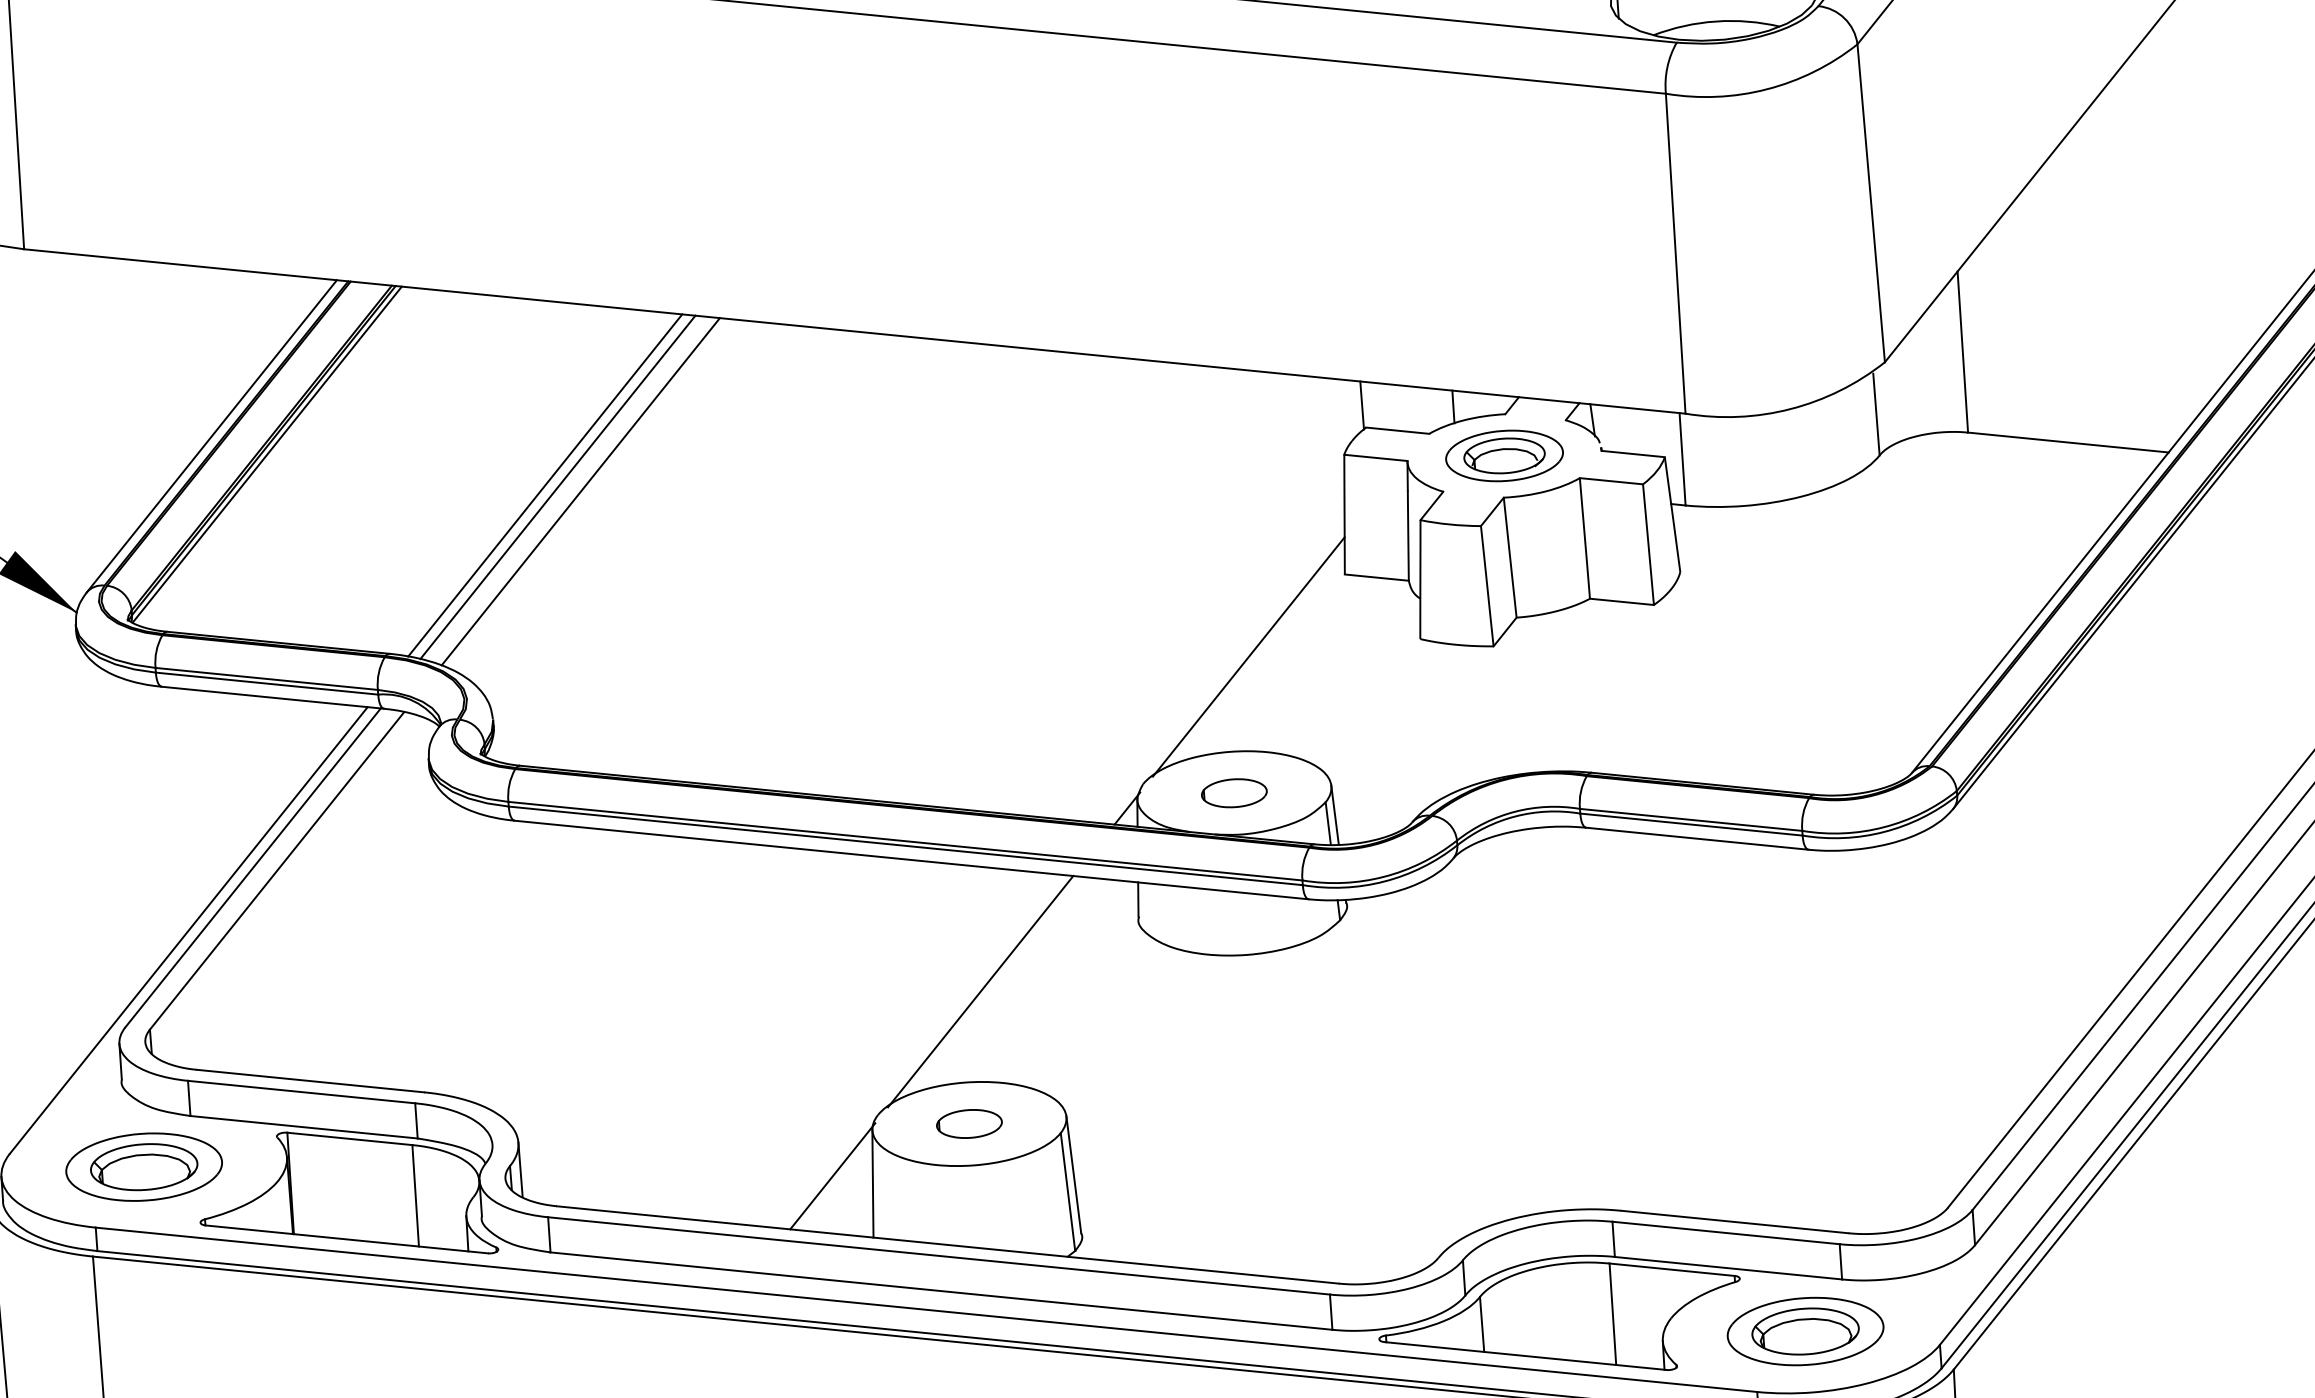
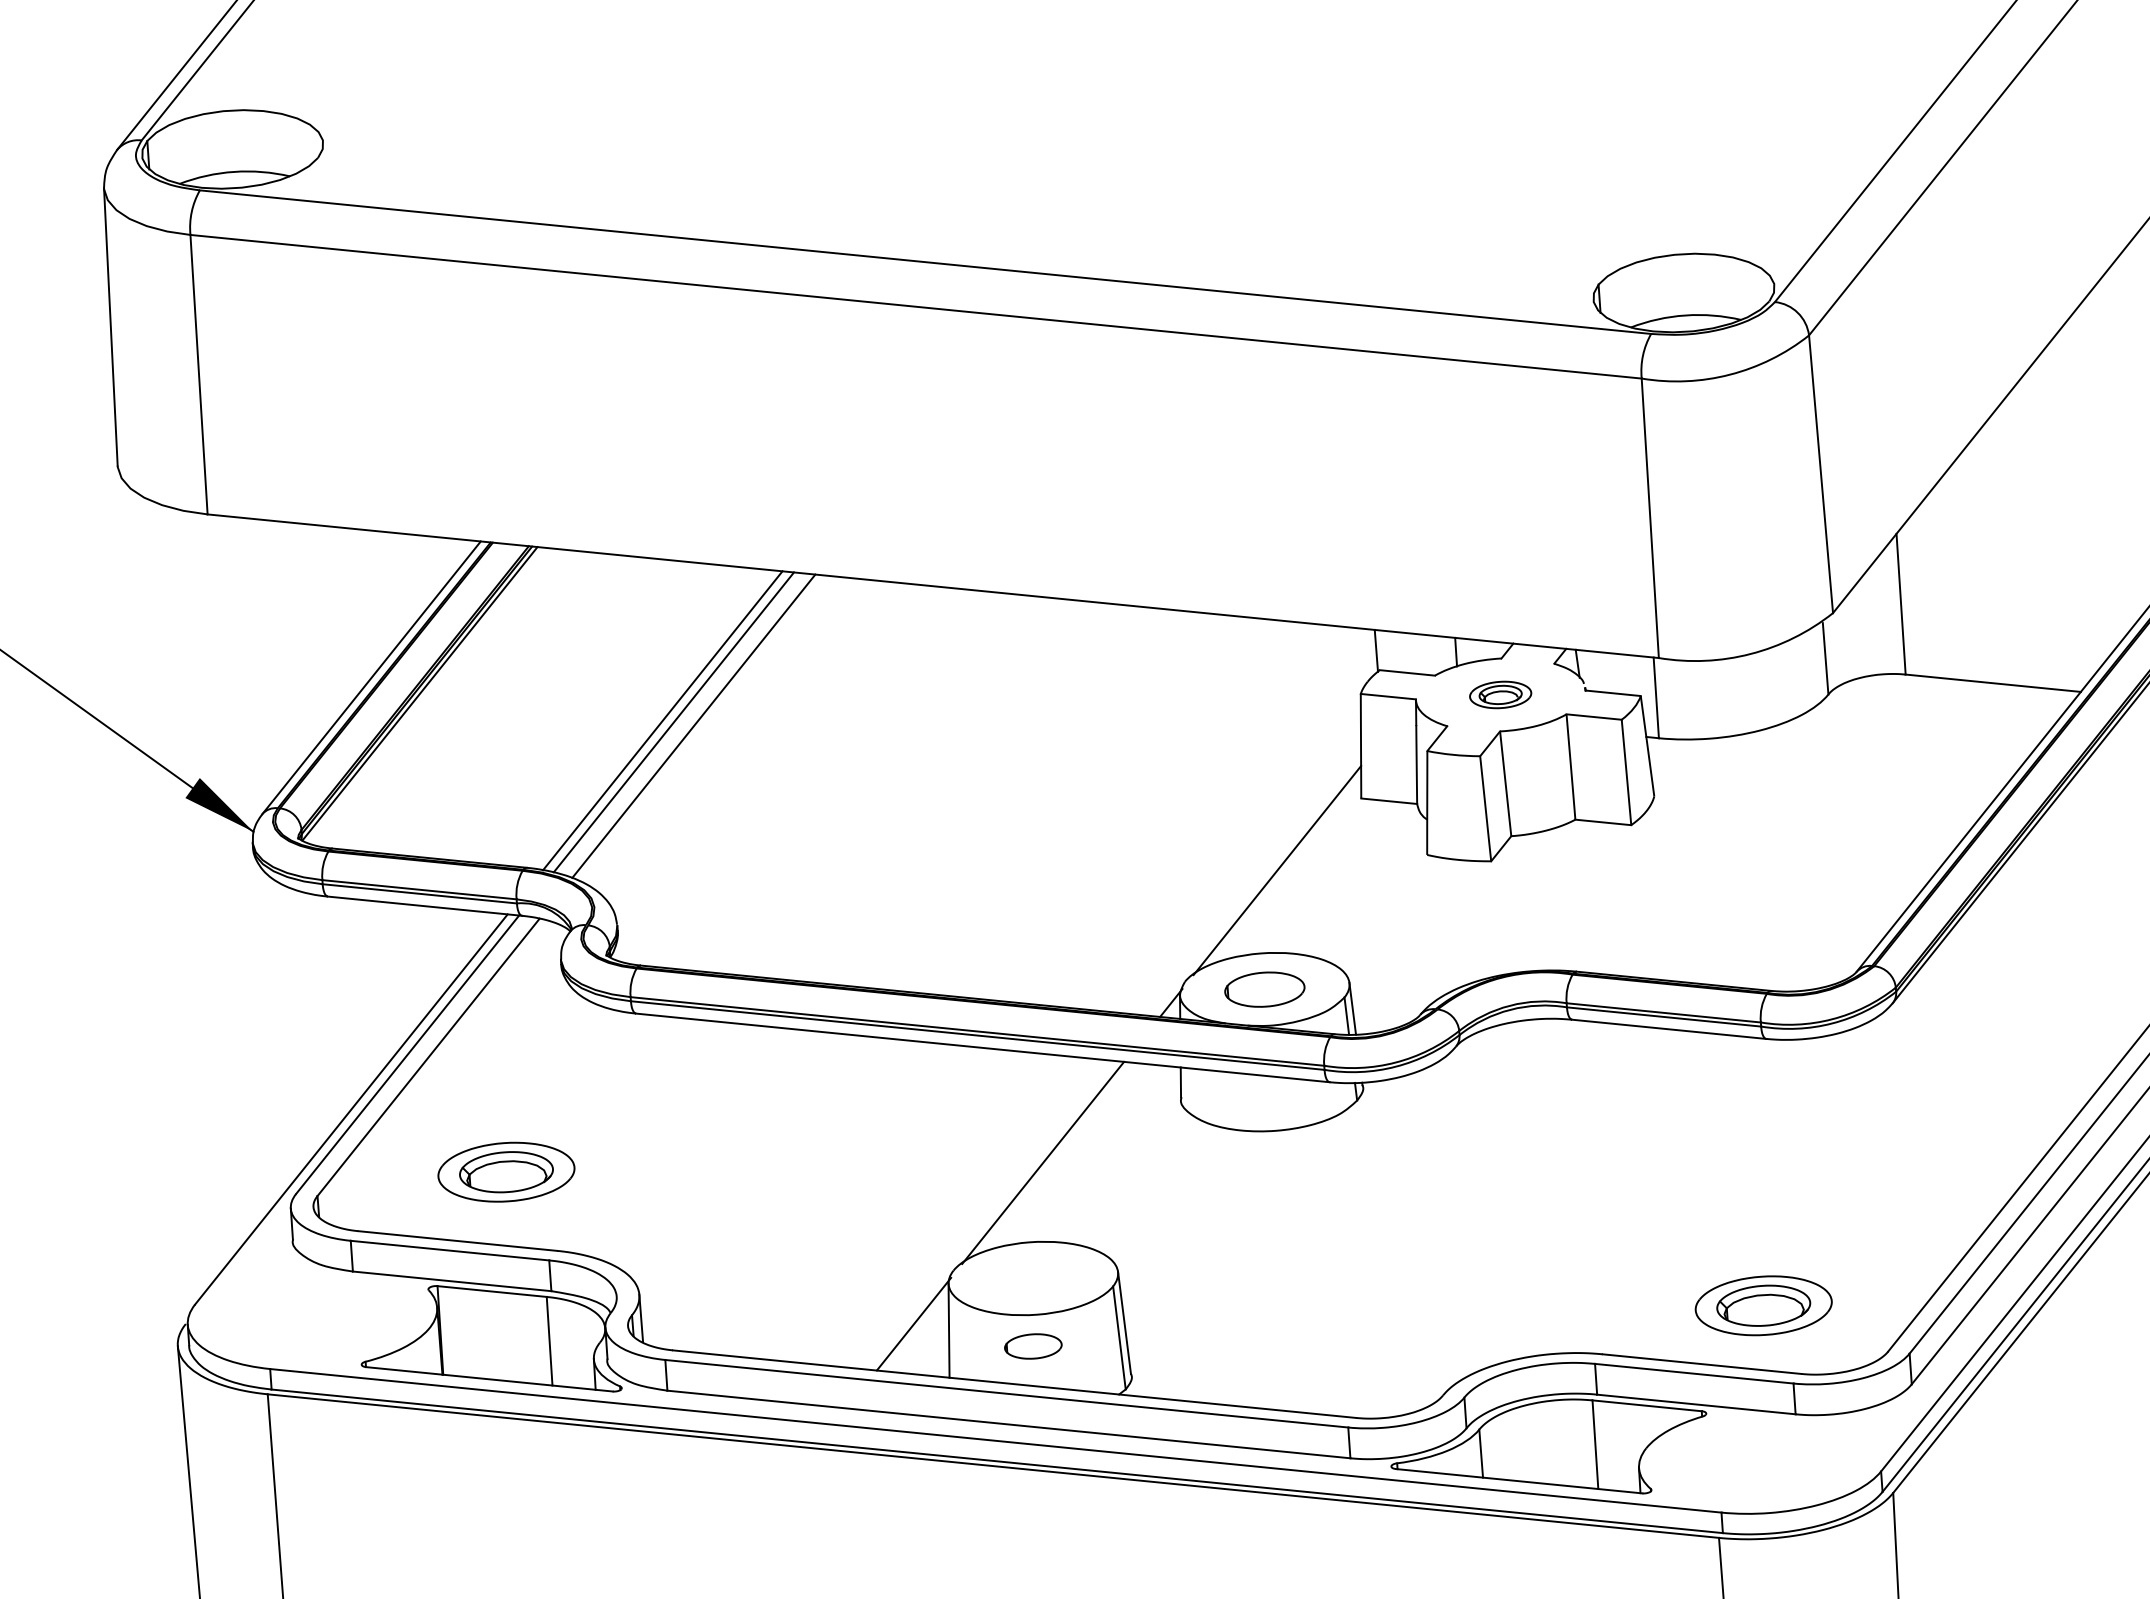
part: (1504, 455) -> (1500, 694), size x0.6
part: (1234, 793) -> (1264, 989), size x1.4
part: (969, 1123) -> (1033, 1346), moved
part: (144, 1166) -> (506, 1171), moved
part: (1805, 1331) -> (1763, 1305), moved

